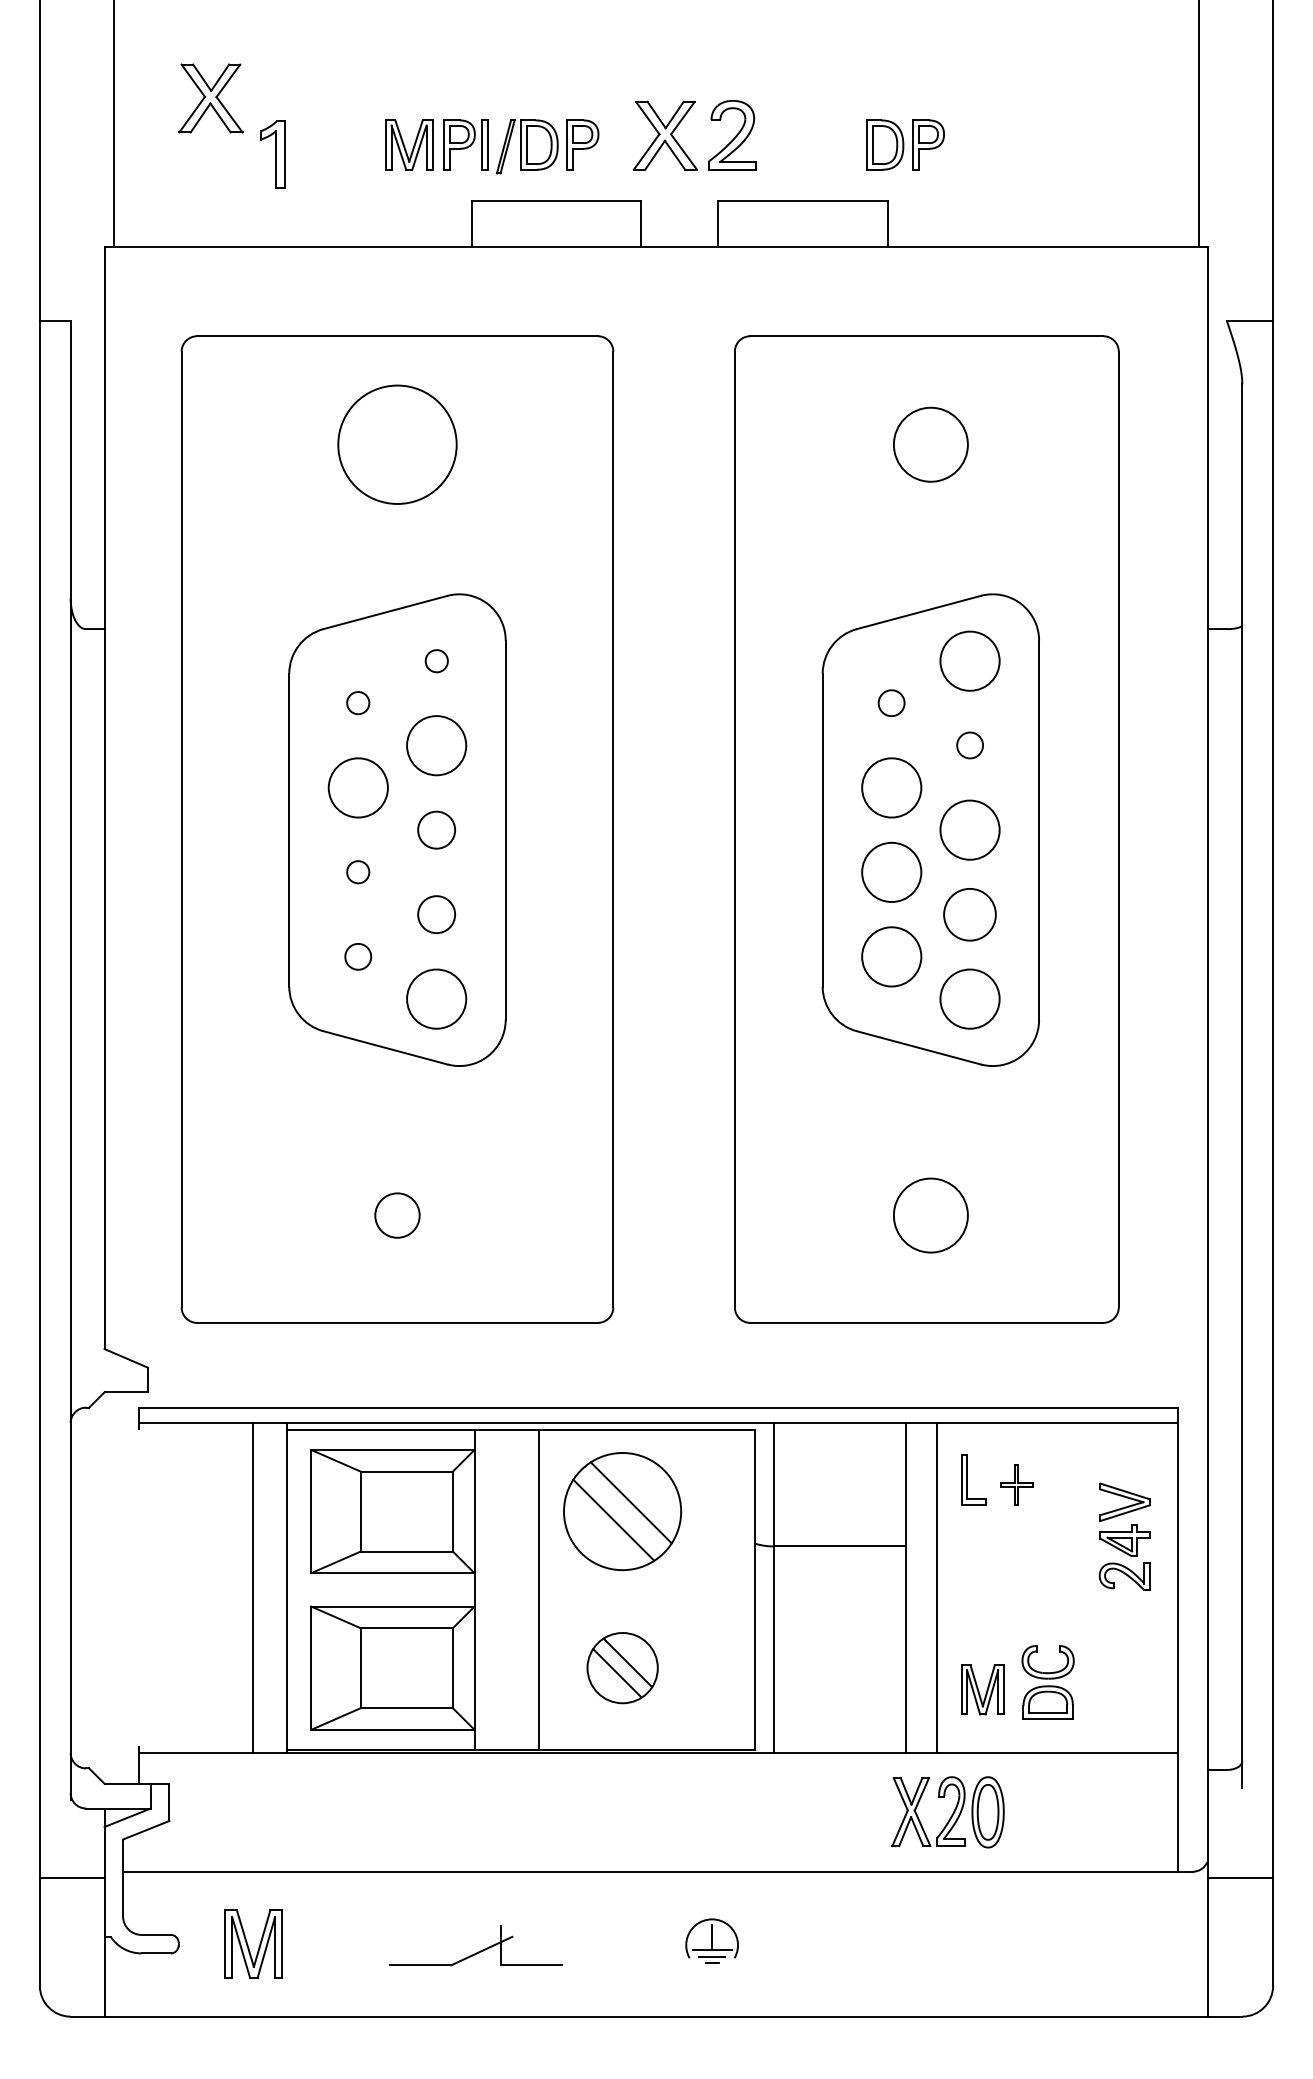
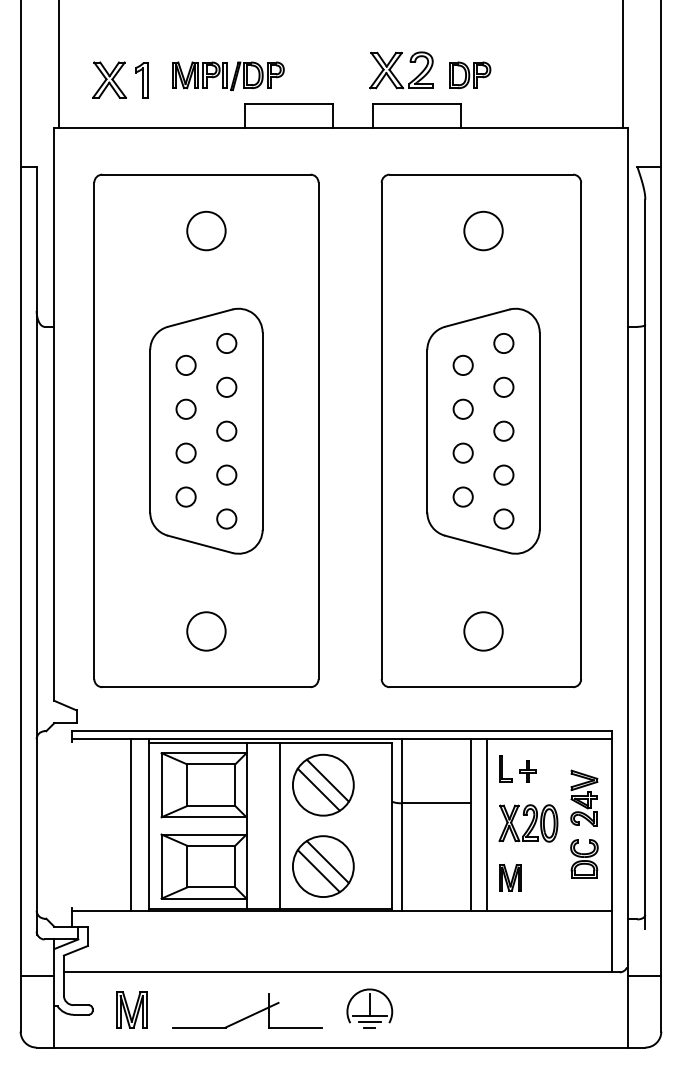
part: (210, 97) -> (109, 79), moved
part: (680, 143) -> (394, 74), moved
part: (491, 147) -> (228, 76), moved
circle: (397, 443) -> (206, 230), size x0.62
circle: (436, 661) -> (226, 343), size x1.67
circle: (969, 661) -> (503, 343), size x0.62
circle: (357, 701) -> (185, 364), size x1.67
circle: (890, 701) -> (462, 364), size x1.43
circle: (436, 744) -> (226, 386), size x0.62
circle: (969, 744) -> (503, 386), size x1.43
circle: (357, 786) -> (185, 408), size x0.62
circle: (890, 786) -> (462, 408), size x0.62
circle: (969, 828) -> (503, 430), size x0.62
circle: (357, 871) -> (185, 452), size x1.67
circle: (890, 871) -> (462, 452), size x0.62
circle: (969, 913) -> (503, 474), size x0.71
circle: (357, 955) -> (185, 496), size x1.43
circle: (890, 955) -> (462, 496), size x0.62
circle: (436, 998) -> (226, 518), size x0.62
circle: (969, 998) -> (503, 518), size x0.62
circle: (397, 1215) -> (206, 631), size x1.67
part: (622, 1668) -> (323, 866), size x1.67
part: (1048, 1681) -> (584, 858), moved
part: (948, 1812) -> (528, 823), moved
part: (711, 1941) -> (369, 1008), size x1.67
part: (476, 1945) -> (247, 1010), size x1.67

